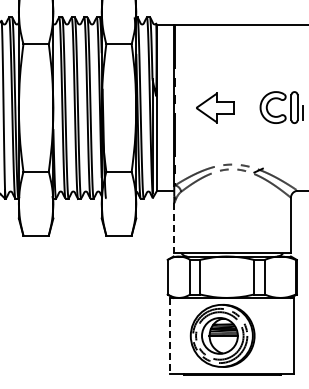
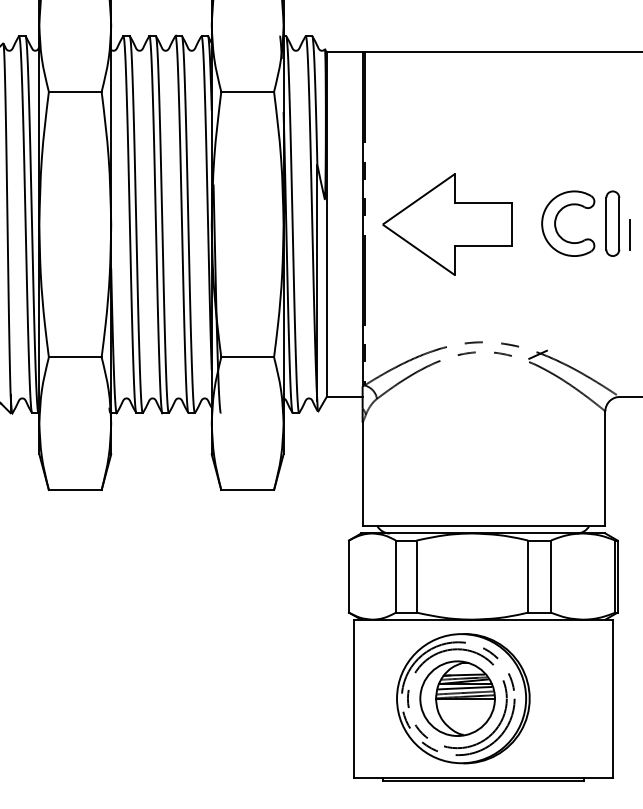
part: (214, 107) -> (446, 223), size x1.67
line: (174, 228) -> (363, 475), dashed -> solid
line: (170, 335) -> (354, 697), dashed -> solid

